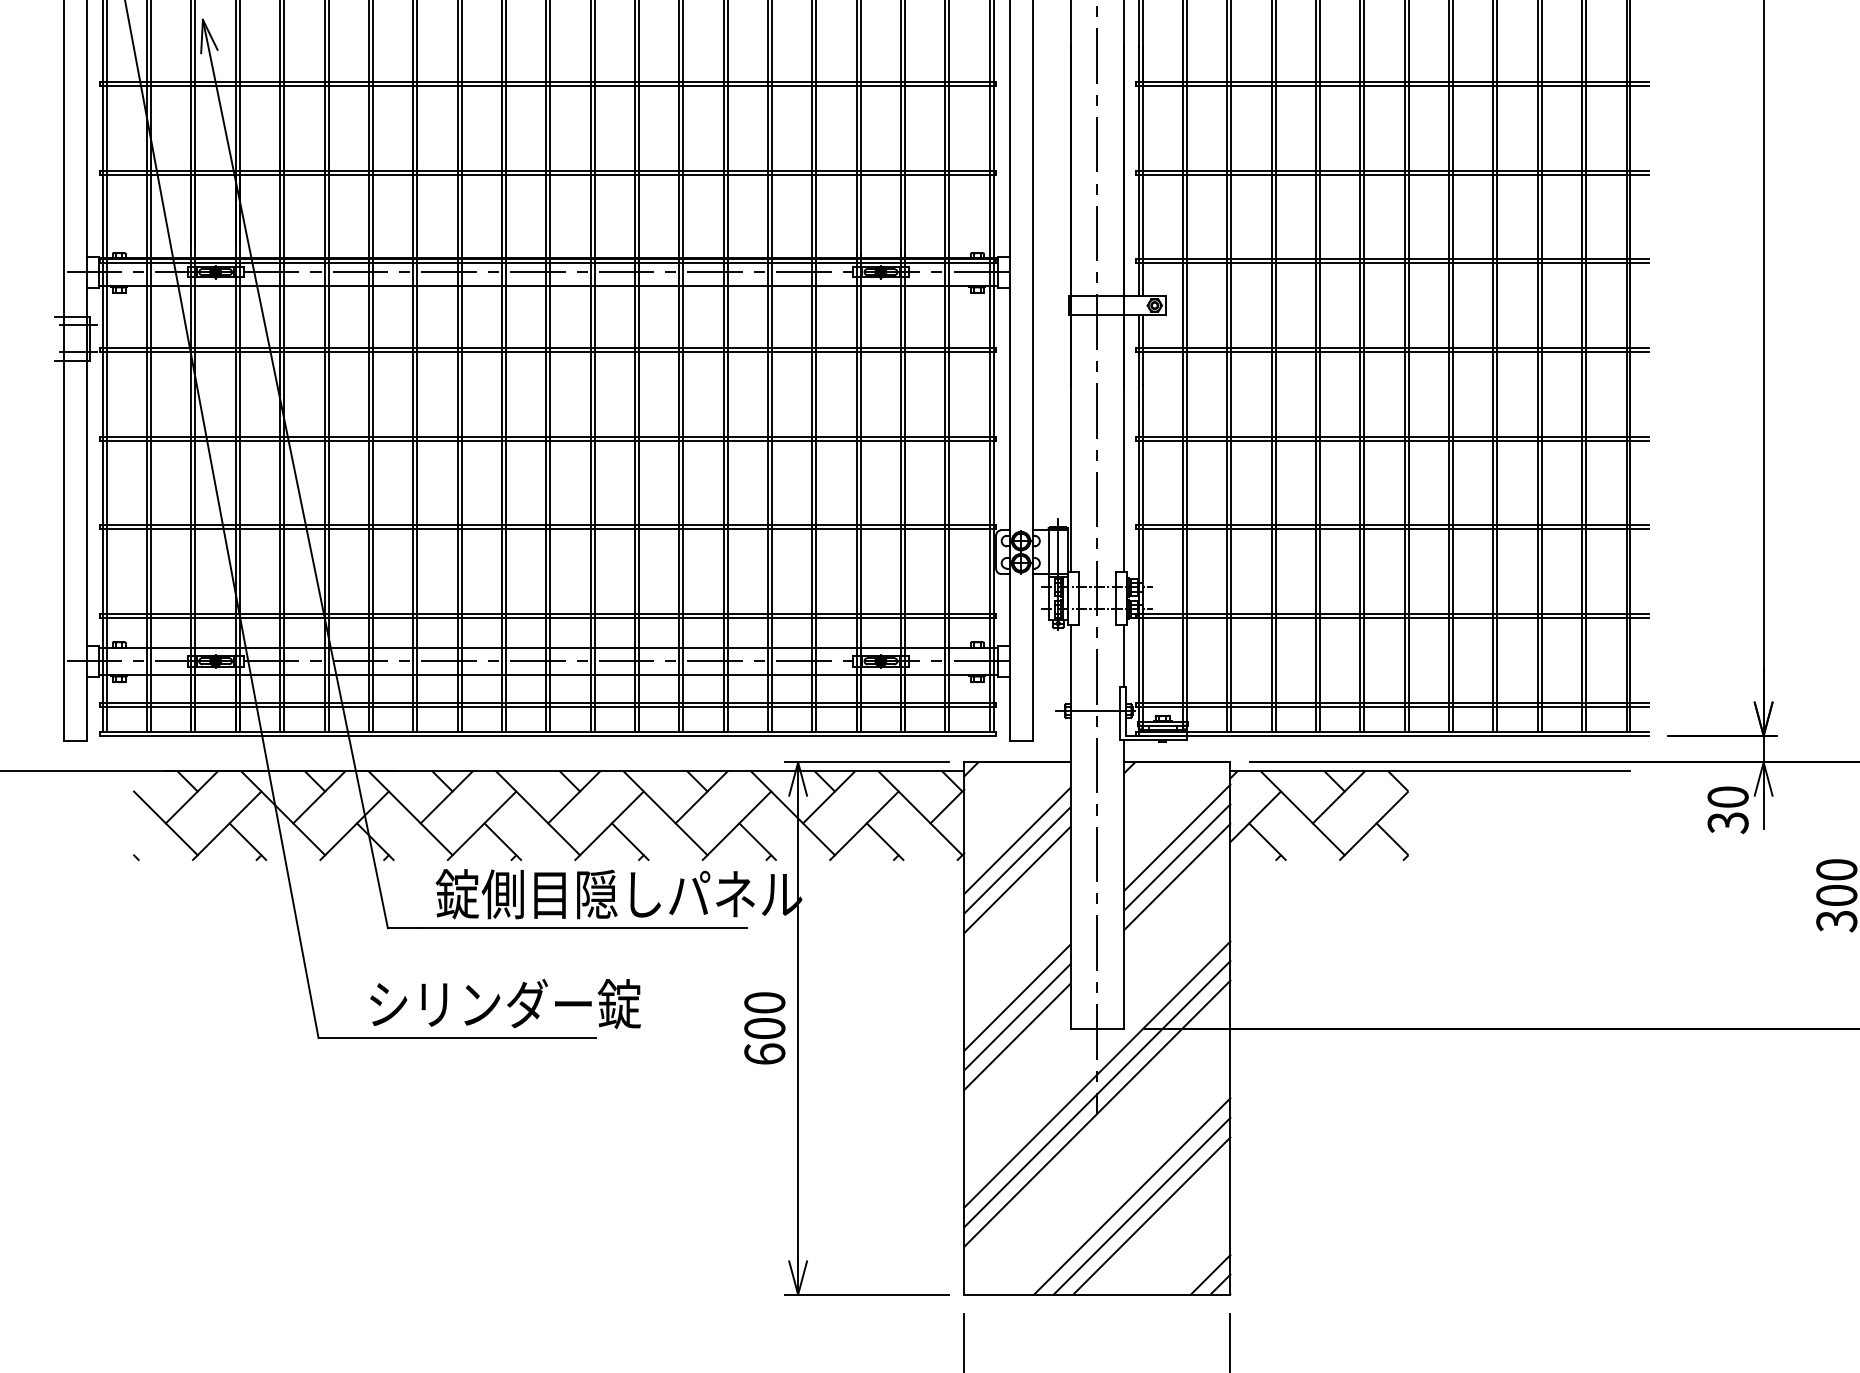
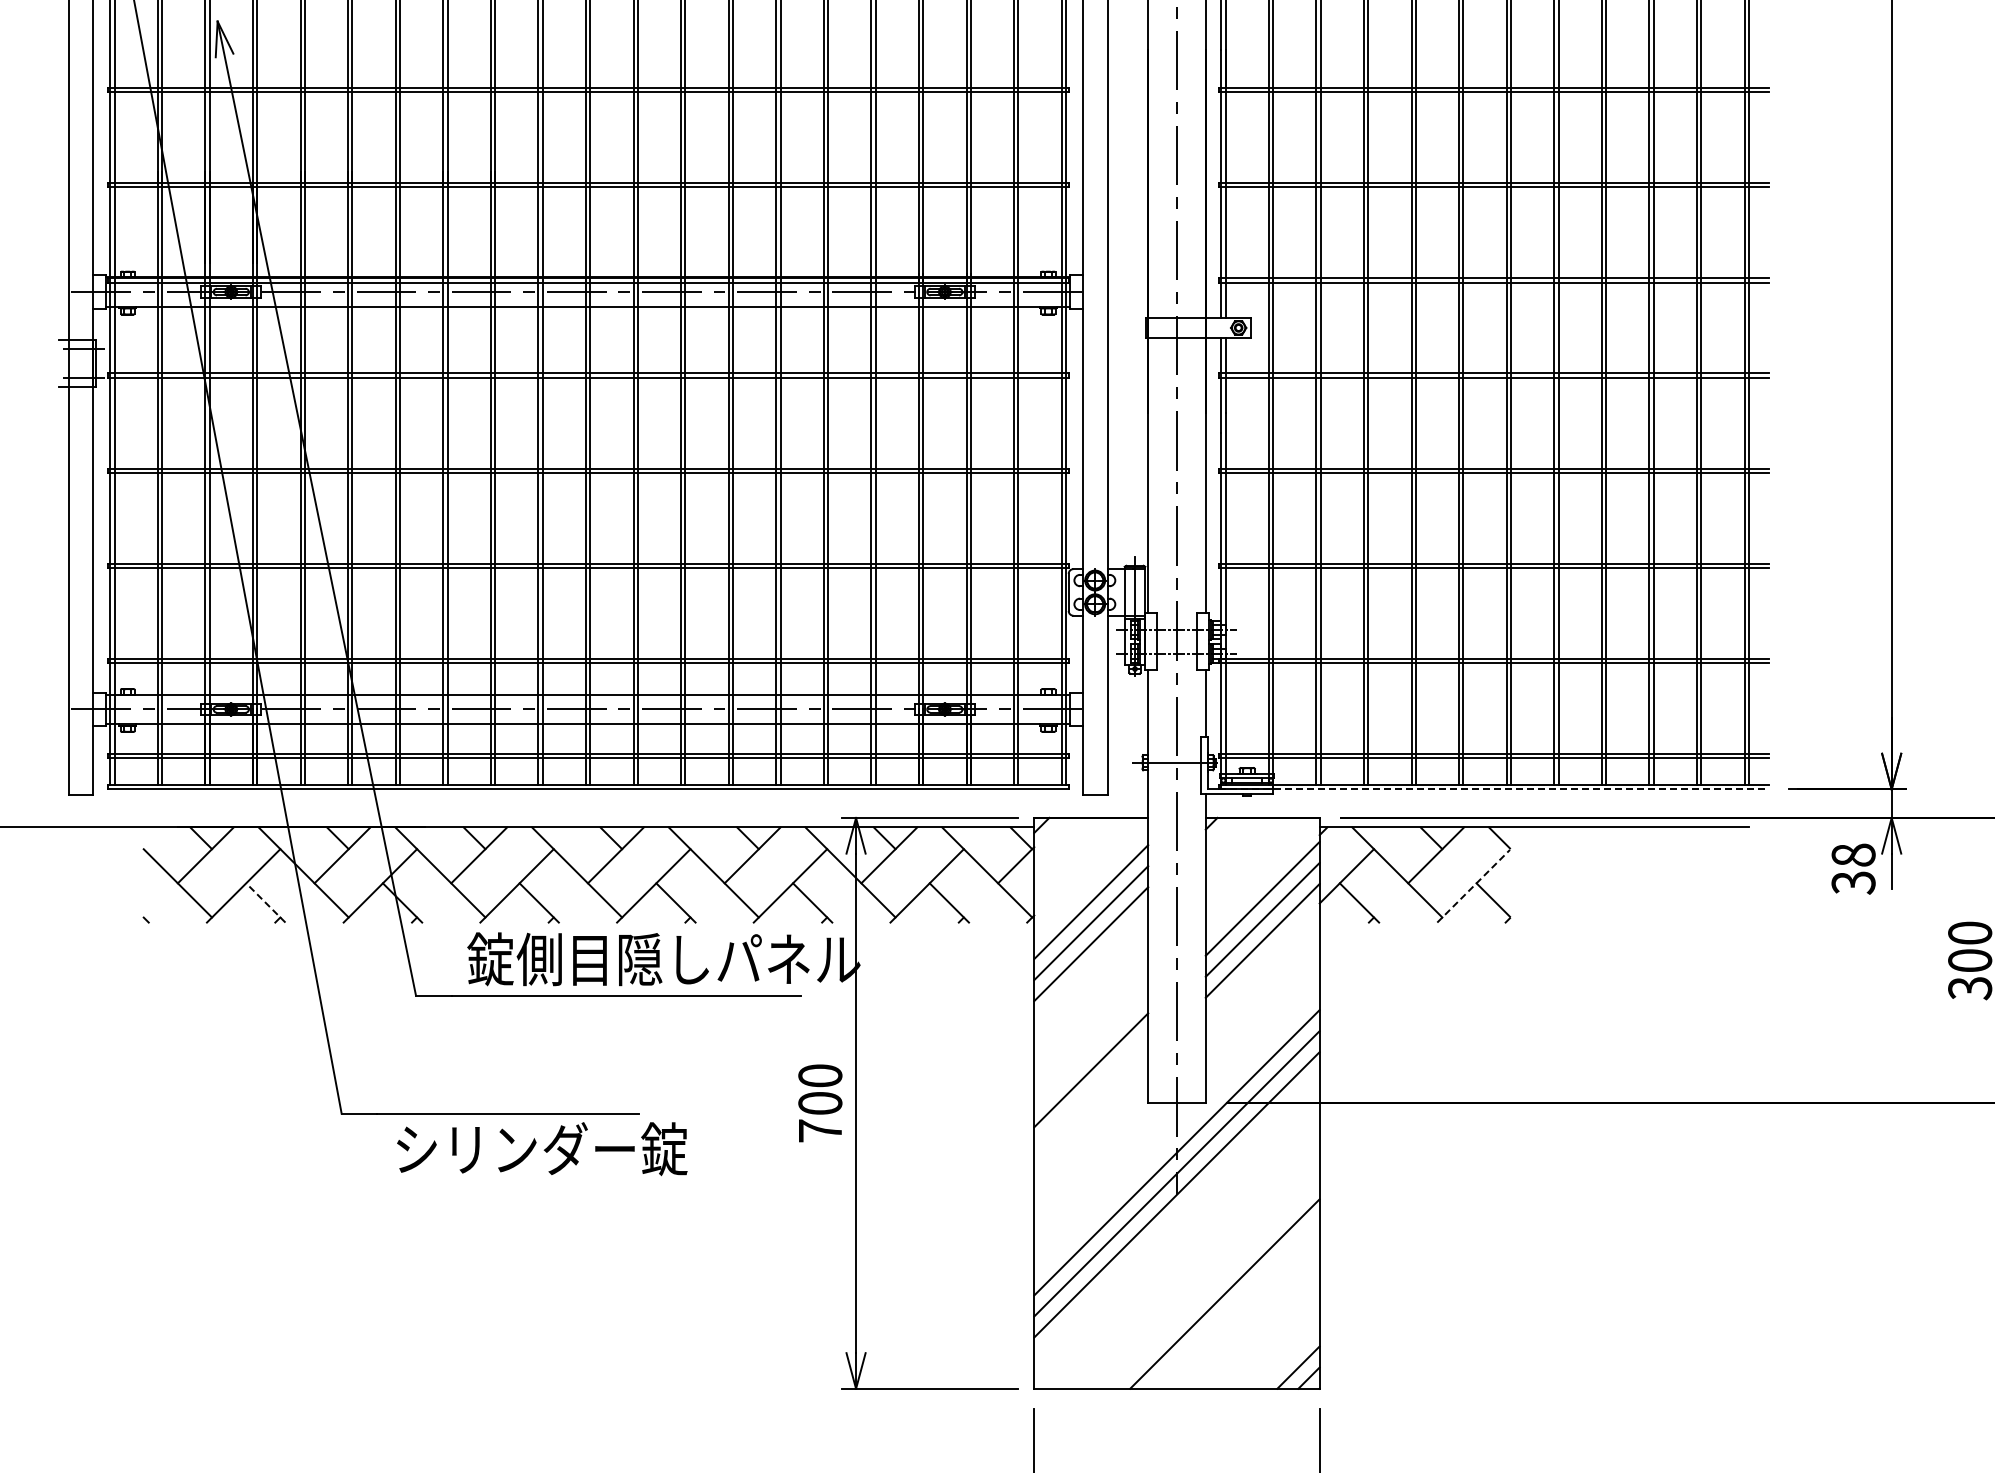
line: (1393, 735) -> (1494, 789), solid -> dashed
text: (1728, 796) -> (1853, 854), 30 -> 38
line: (1374, 825) -> (1474, 885), solid -> dashed
line: (247, 841) -> (265, 902), solid -> dashed
text: (505, 1004) -> (542, 1149), moved
line: (1017, 1017) -> (1091, 1091), removed
line: (1017, 1037) -> (1091, 1112), removed
text: (764, 1053) -> (820, 1130), 600 -> 700
line: (1132, 1196) -> (1214, 1283), removed
line: (1151, 1216) -> (1235, 1304), removed

